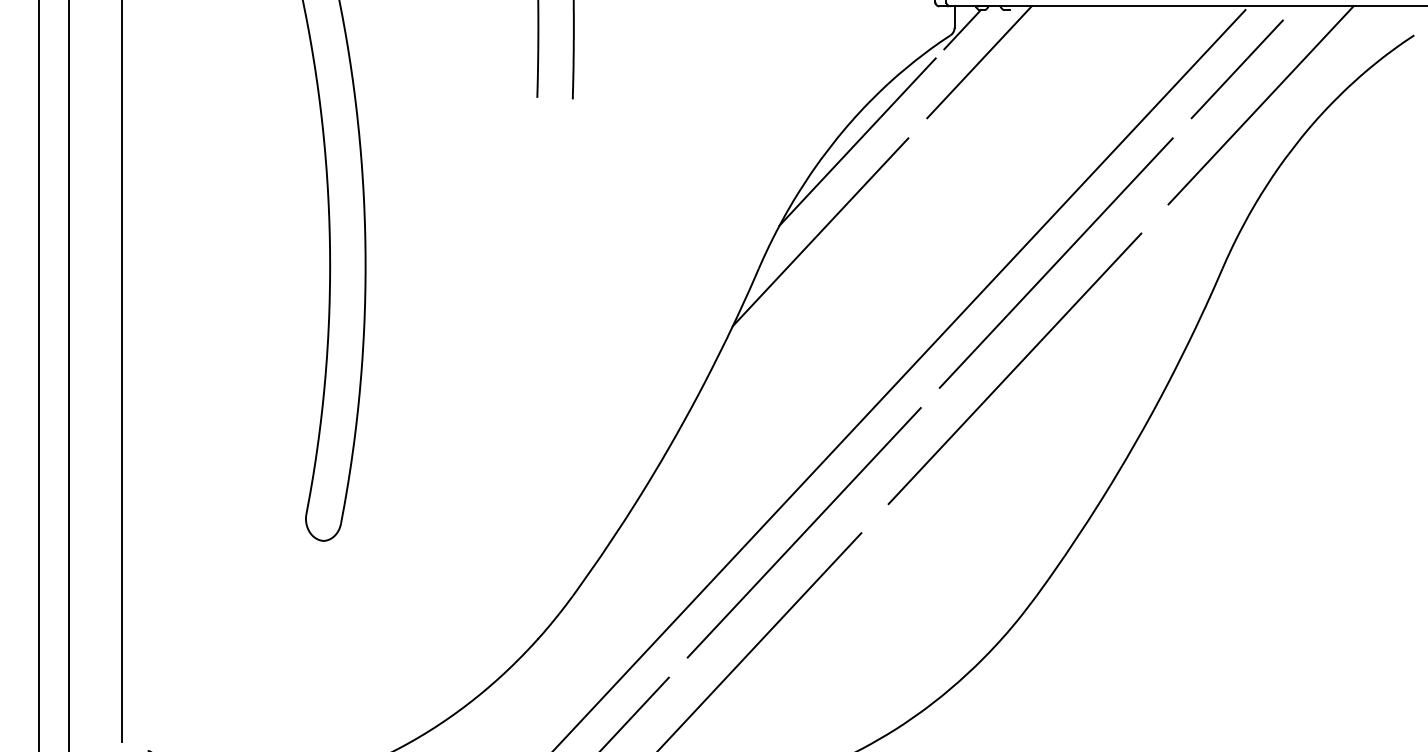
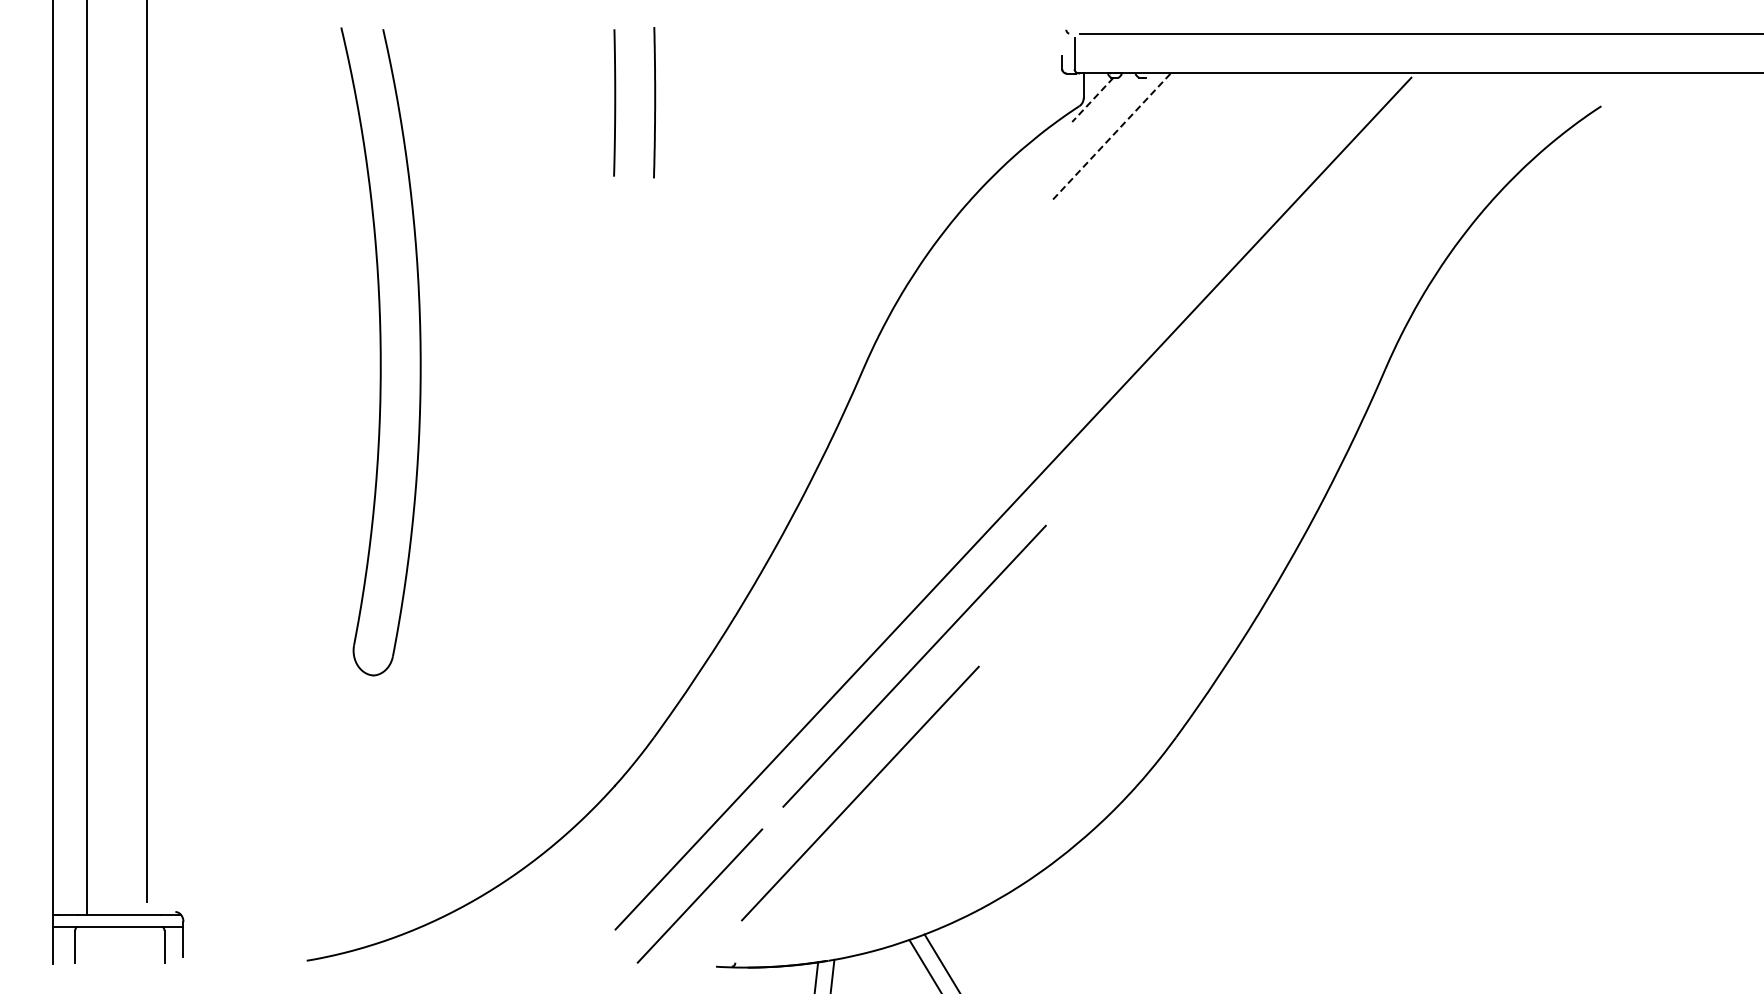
line: (962, 30) -> (1092, 100), solid -> dashed
line: (980, 62) -> (1112, 136), solid -> dashed
line: (1236, 69) -> (1401, 144), removed
line: (1260, 104) -> (1428, 184), removed
line: (857, 142) -> (974, 226), removed
line: (820, 231) -> (932, 327), removed
line: (1056, 262) -> (1198, 362), removed
line: (1014, 368) -> (1151, 481), removed

